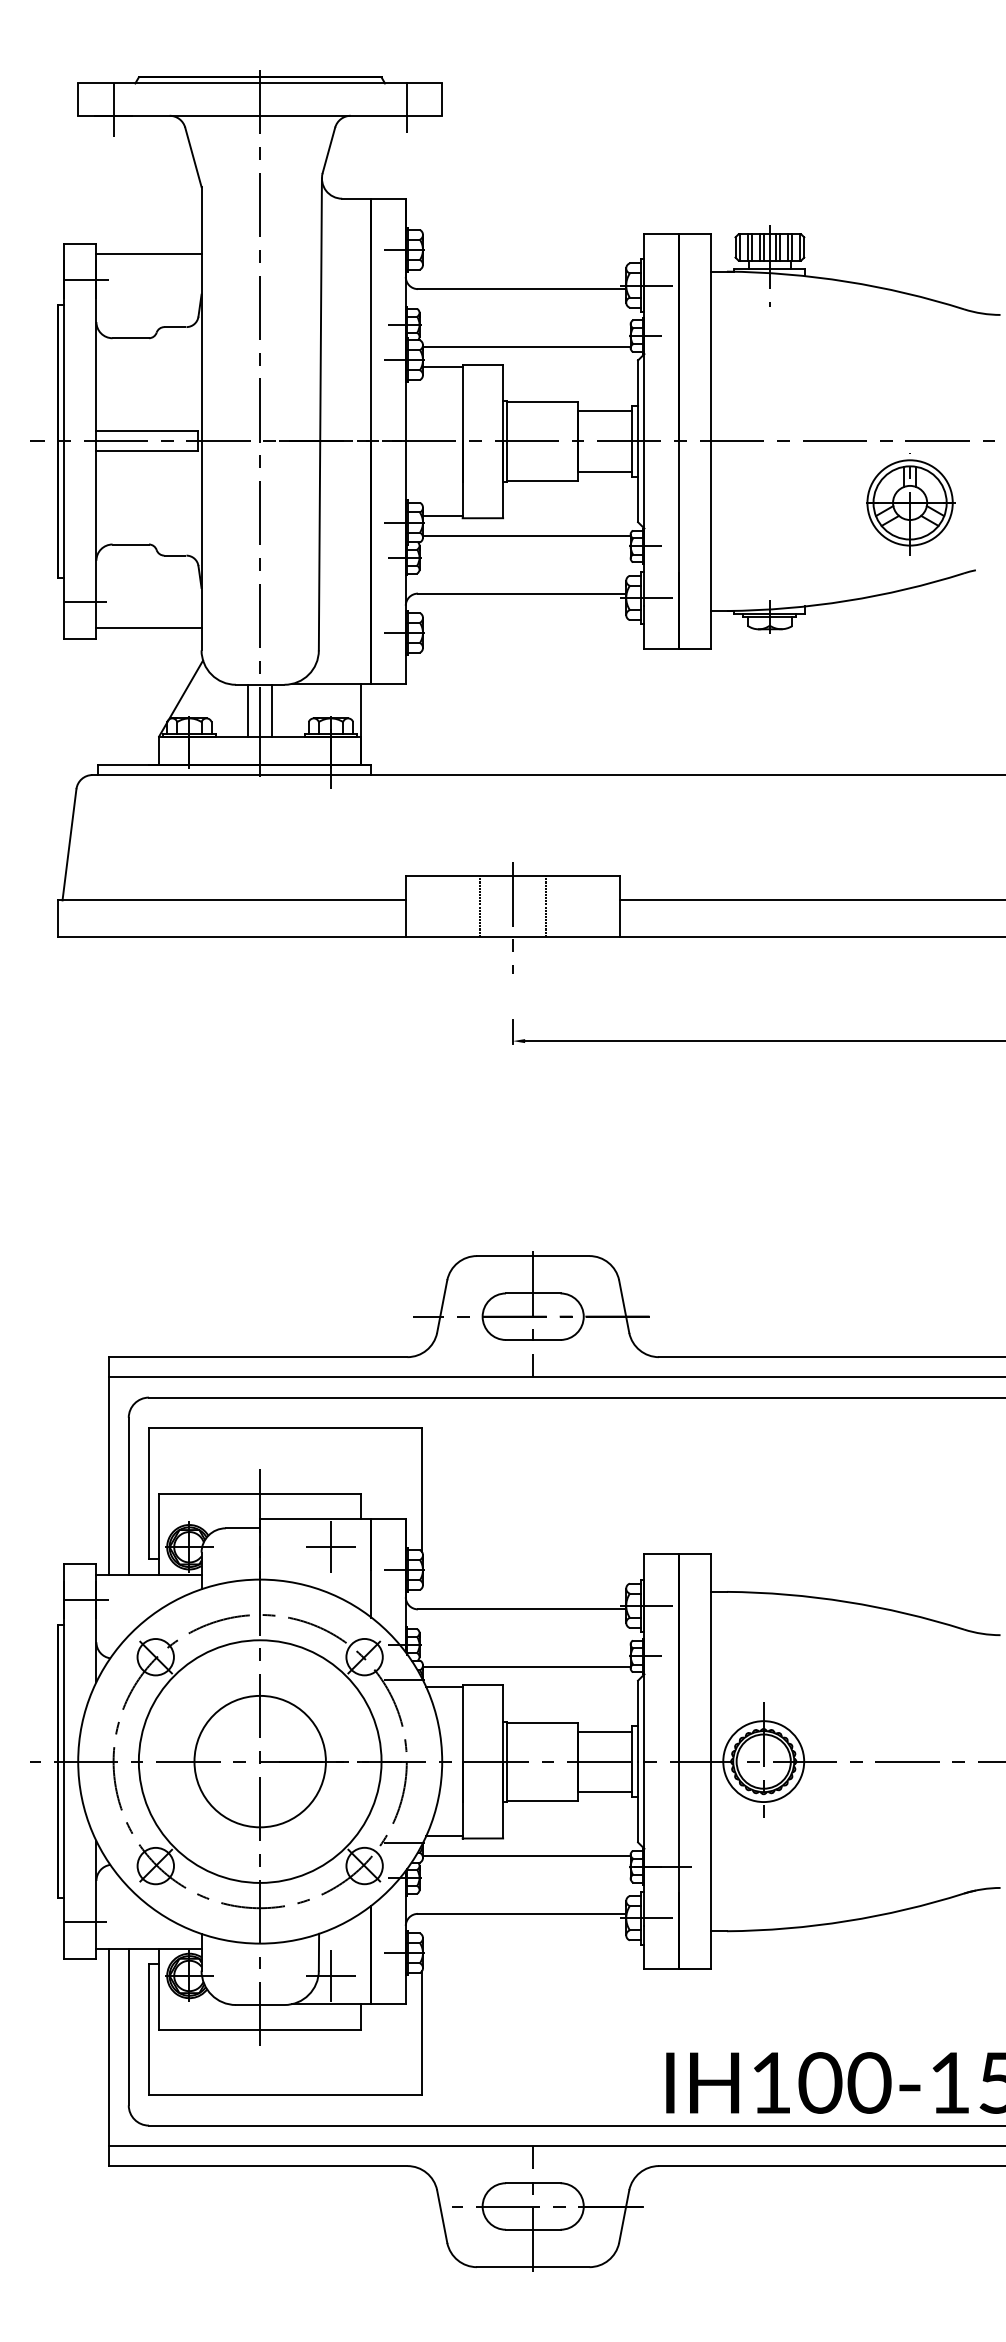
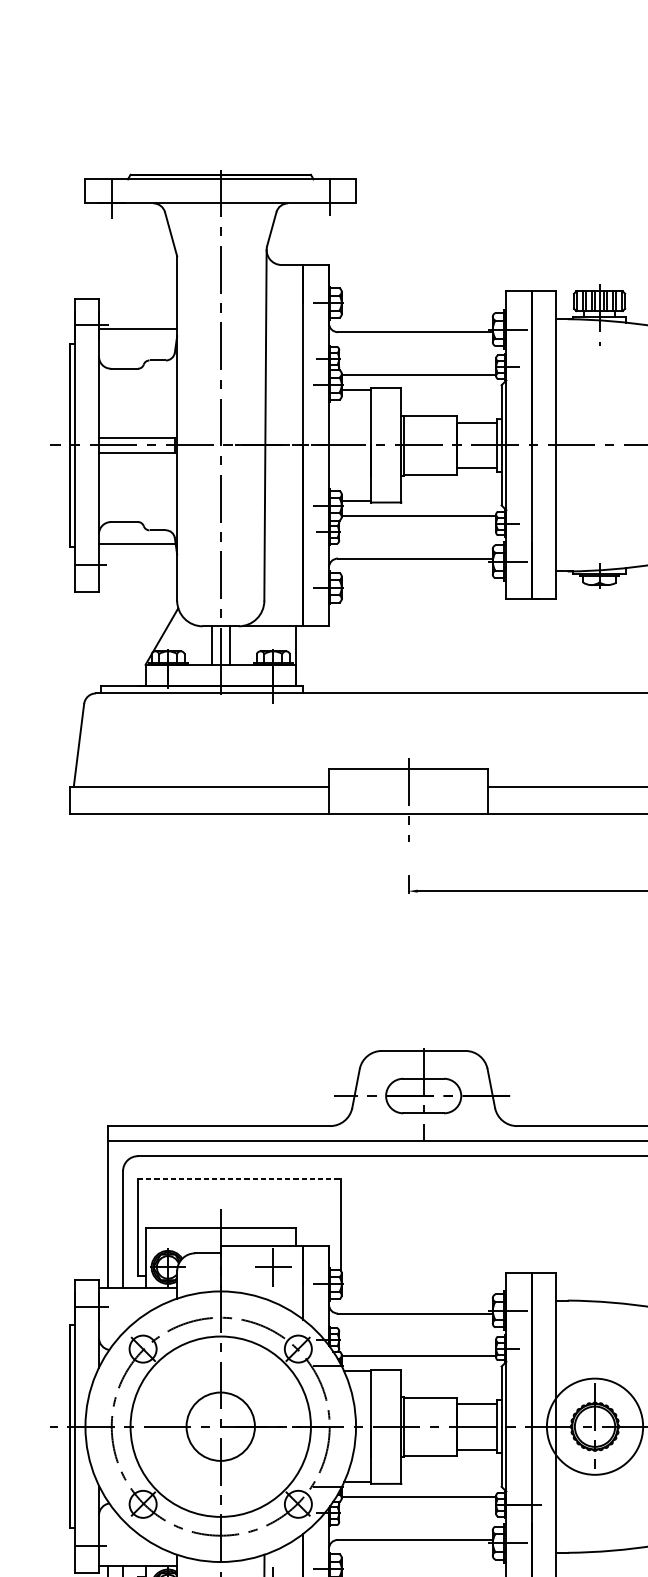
line: (148, 254) -> (137, 329), moved
line: (148, 628) -> (137, 543), moved
line: (480, 906) -> (384, 791), removed
line: (545, 906) -> (432, 791), removed
line: (285, 1427) -> (239, 1178), solid -> dashed
circle: (259, 1761) -> (220, 1426), size x0.7
circle: (763, 1761) -> (594, 1426), size x1.6

